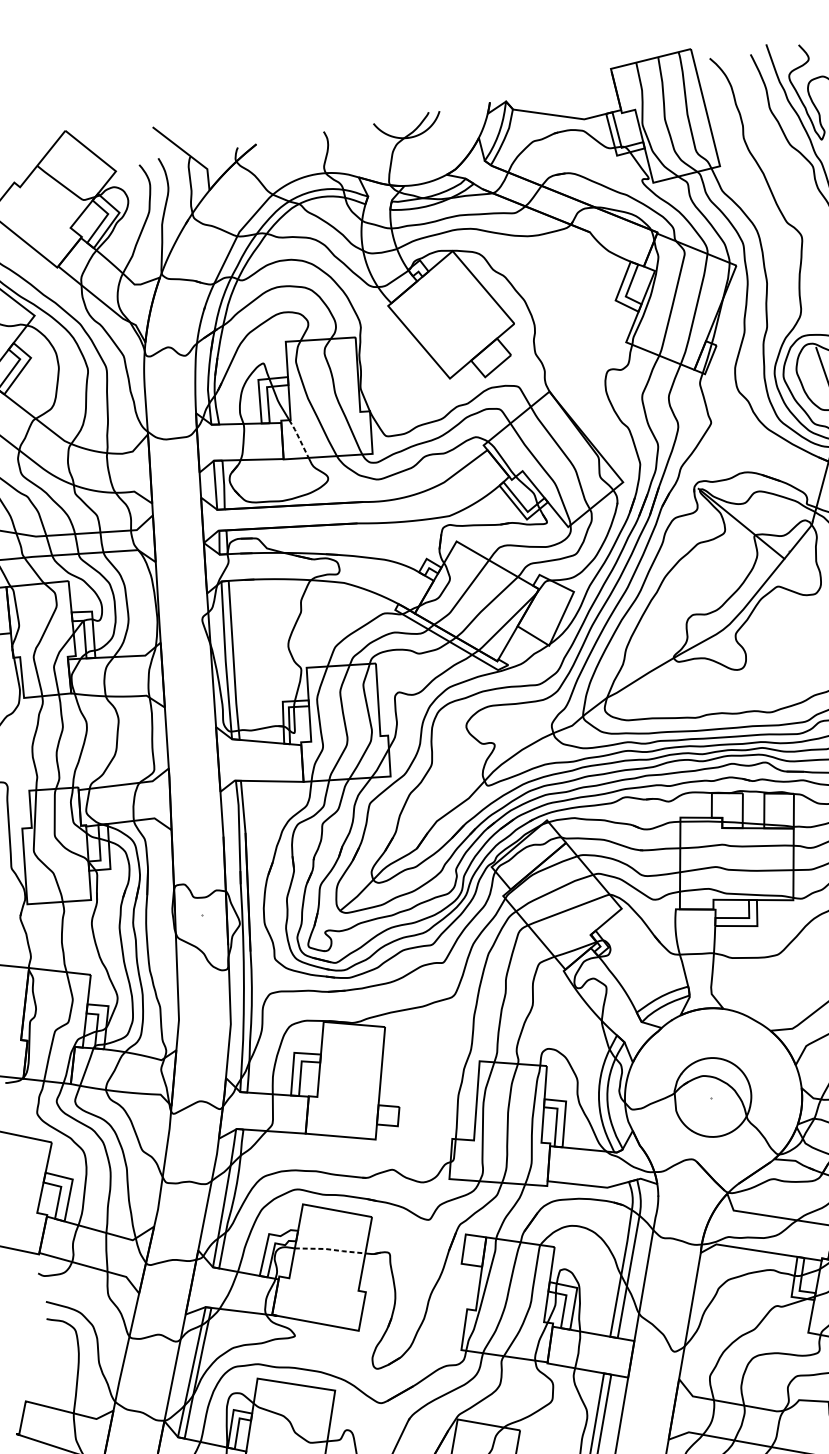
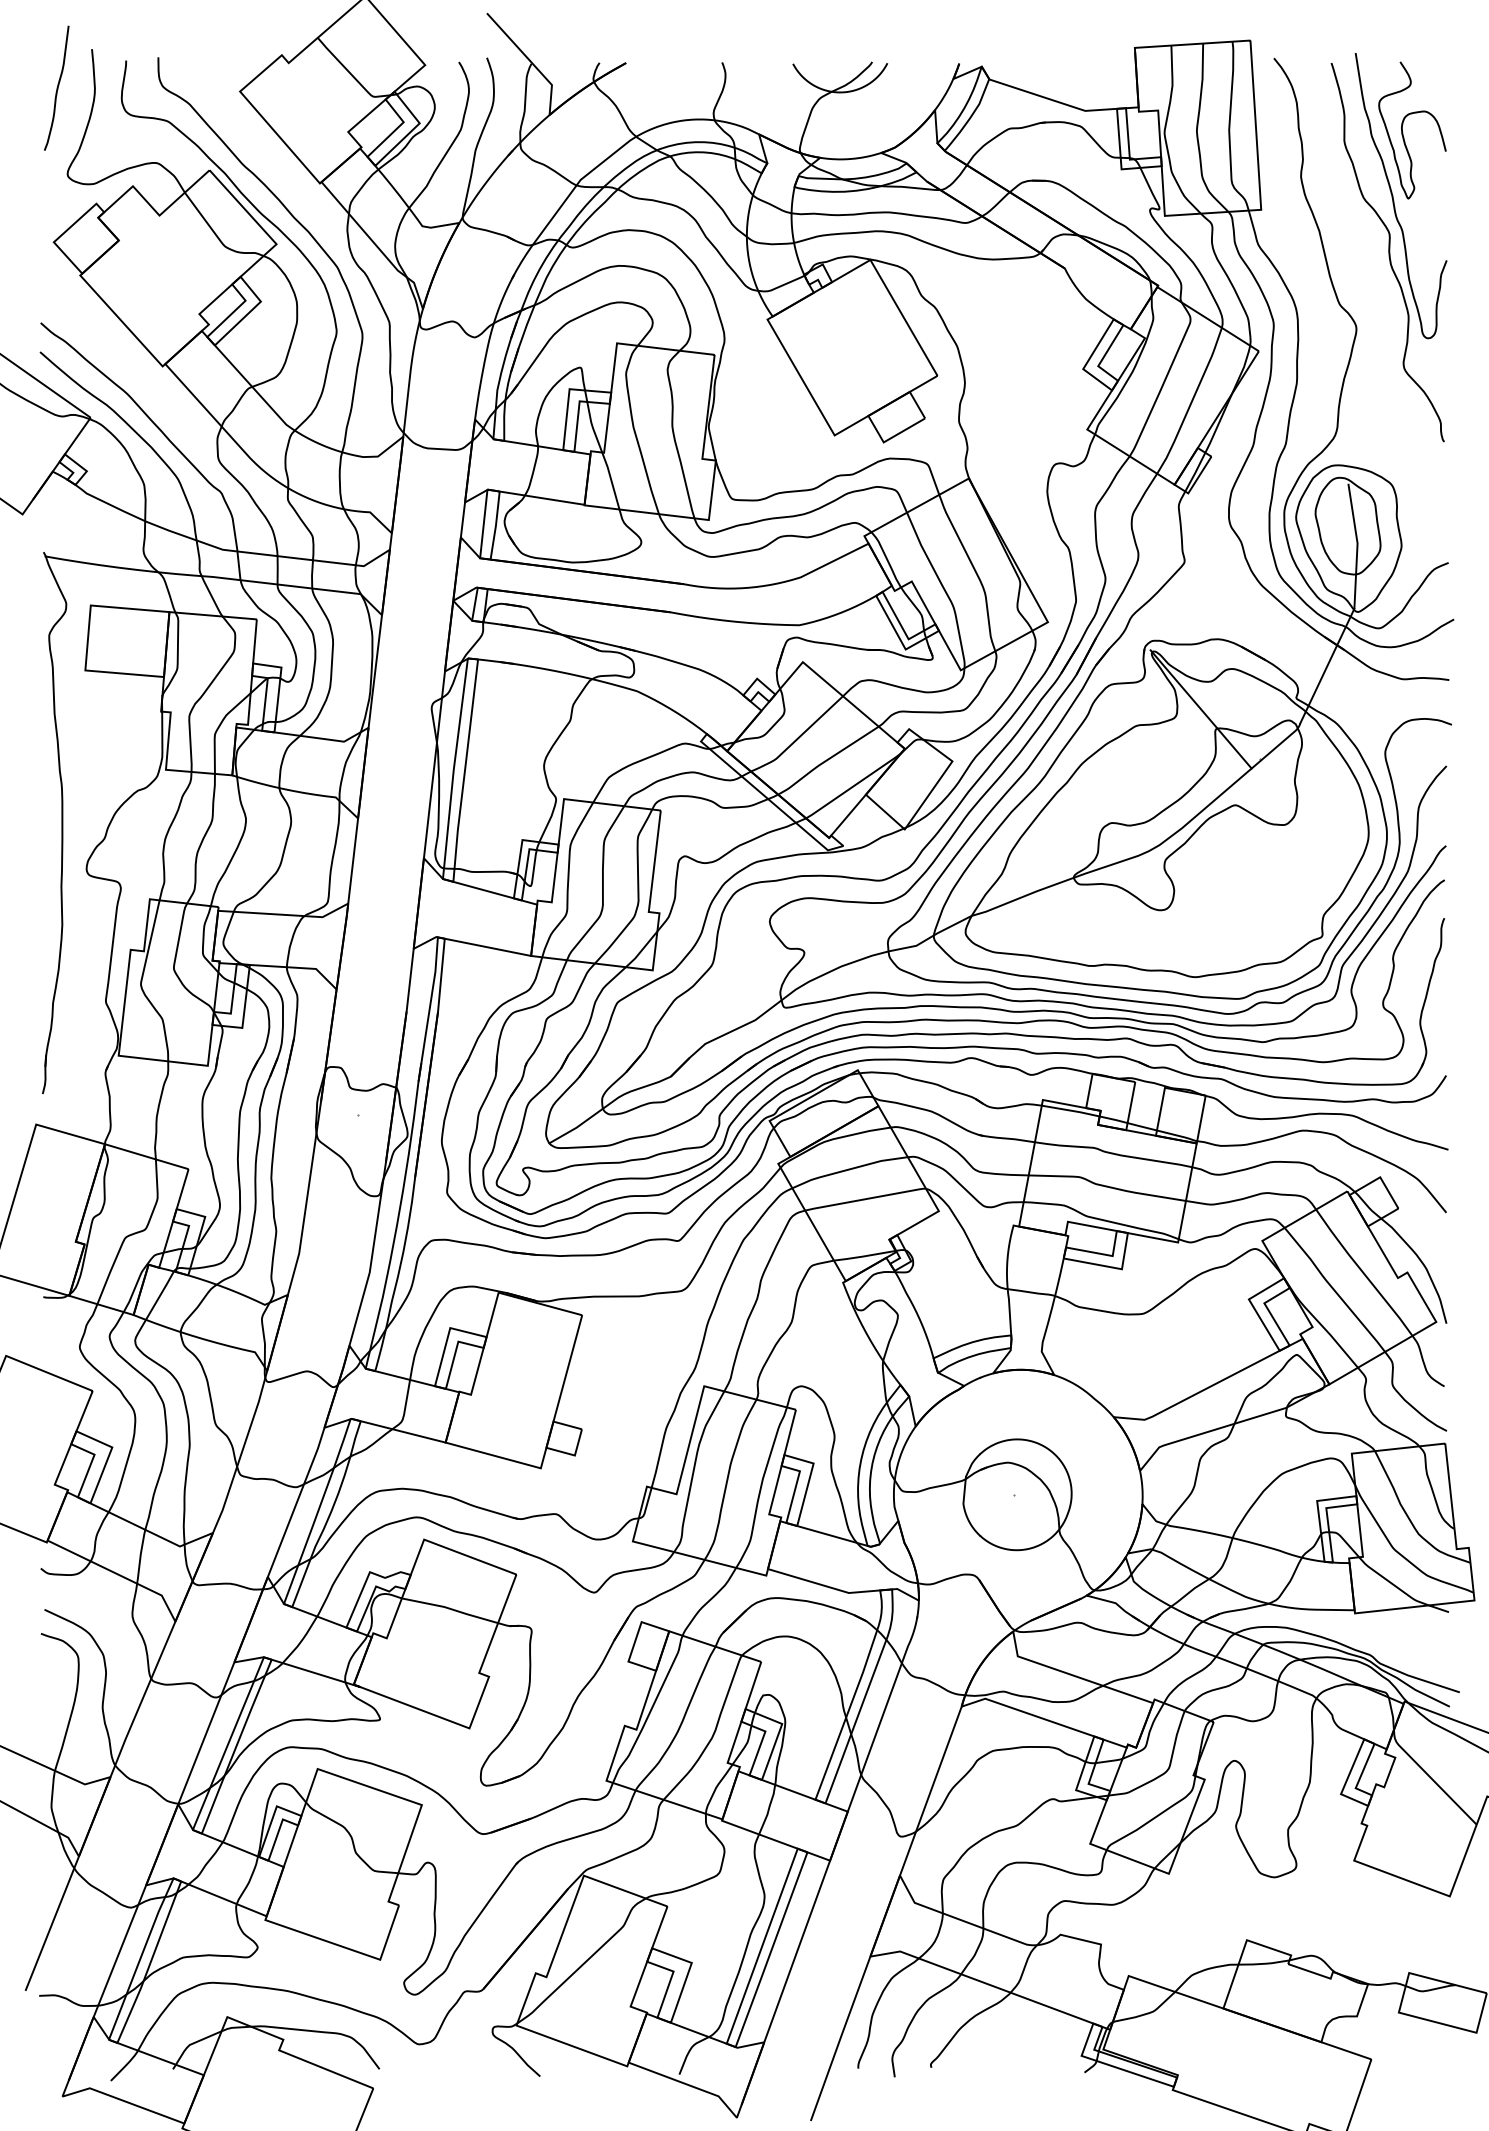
line: (299, 438) -> (611, 480), dashed -> solid
line: (330, 1249) -> (450, 1609), dashed -> solid

